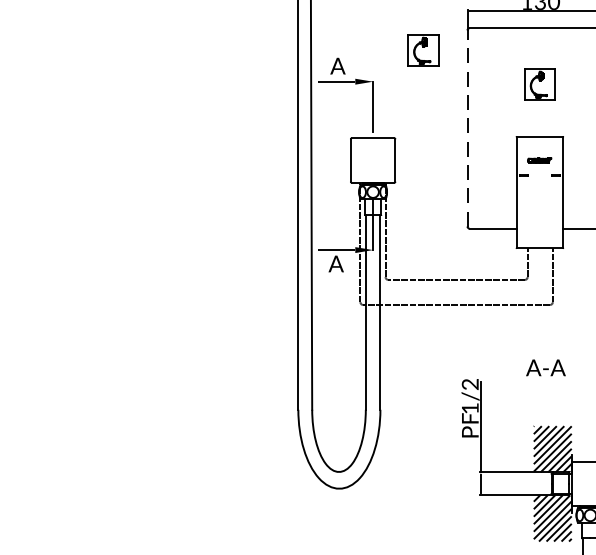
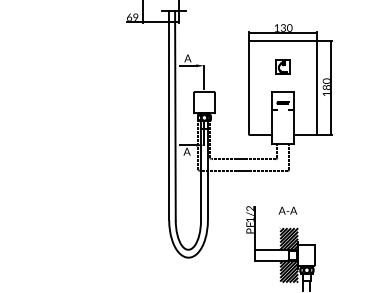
part: (421, 49) -> (227, 50), removed
line: (466, 127) -> (248, 87), dashed -> solid
text: (544, 367) -> (287, 210), moved

